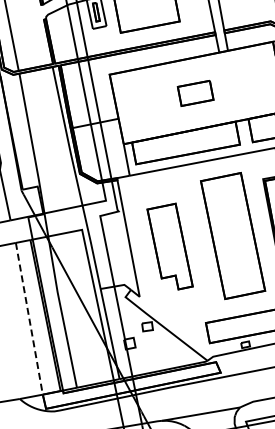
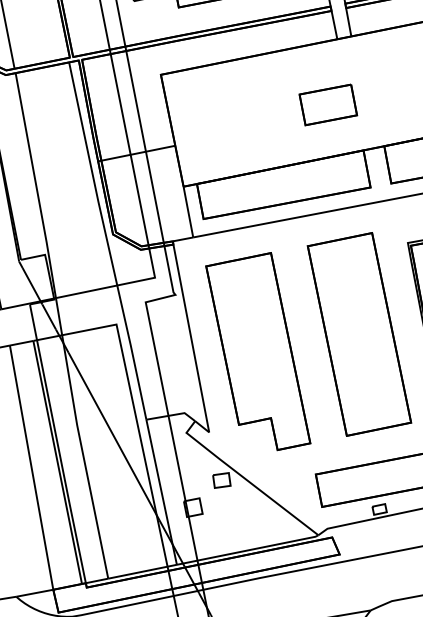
part: (195, 92) -> (327, 103), moved
part: (169, 246) -> (257, 351), size x1.43
line: (29, 319) -> (31, 468), dashed -> solid

